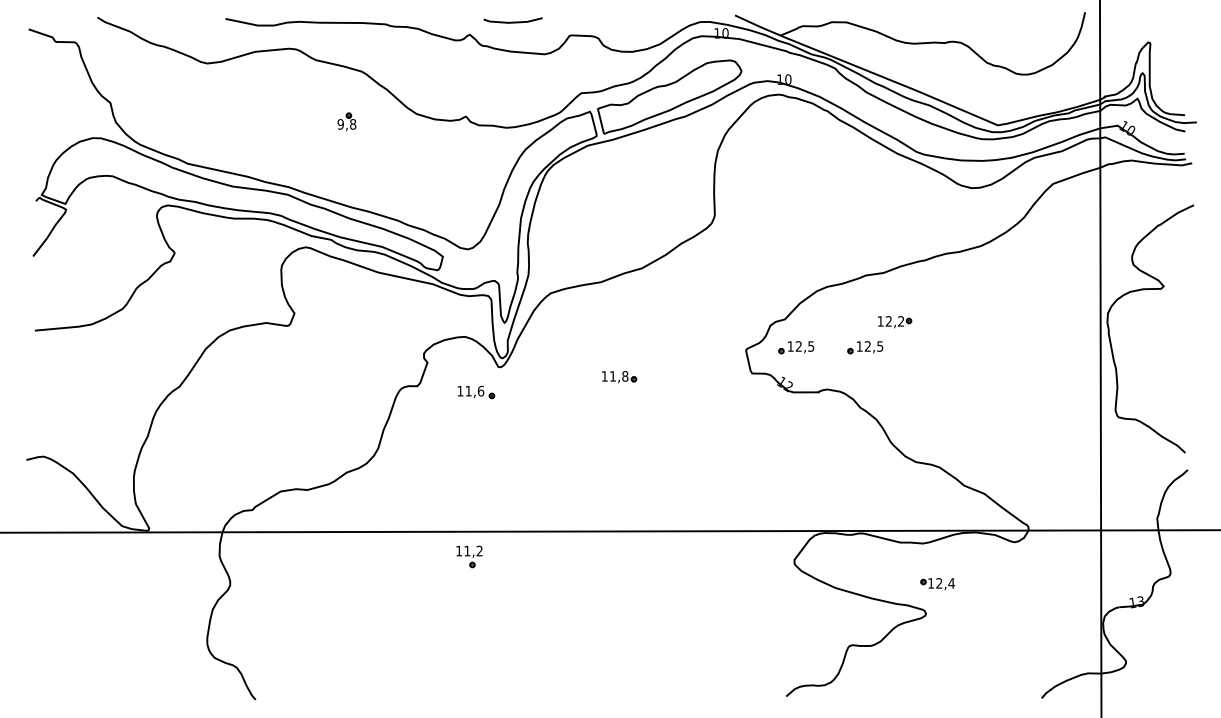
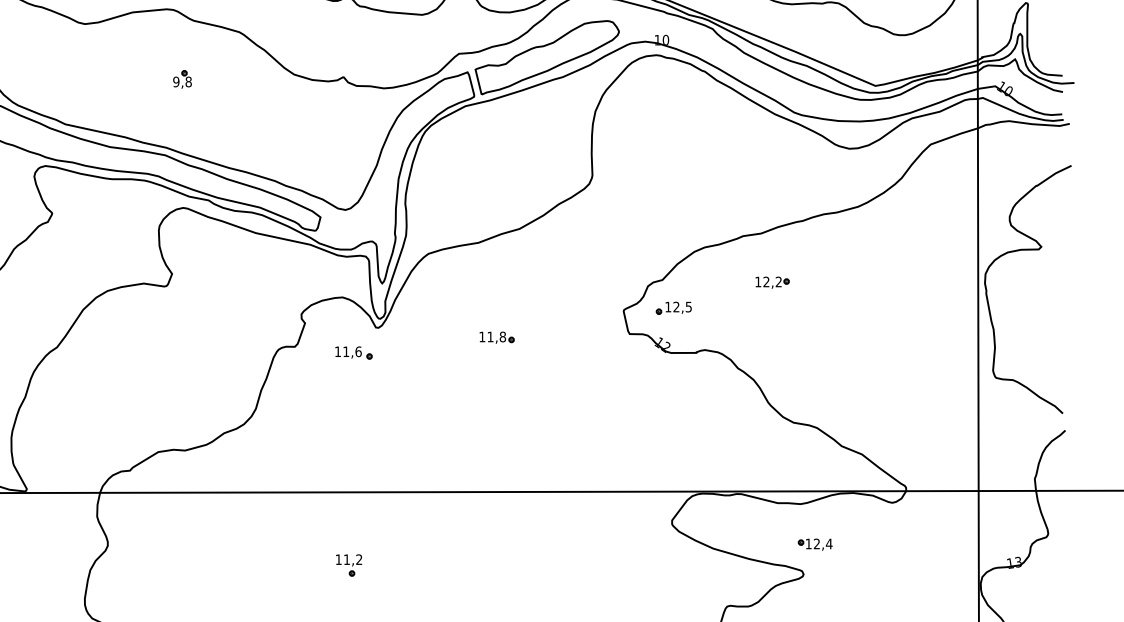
part: (346, 121) -> (182, 79), moved
part: (865, 347) -> (743, 308), removed
part: (469, 556) -> (349, 565), moved

